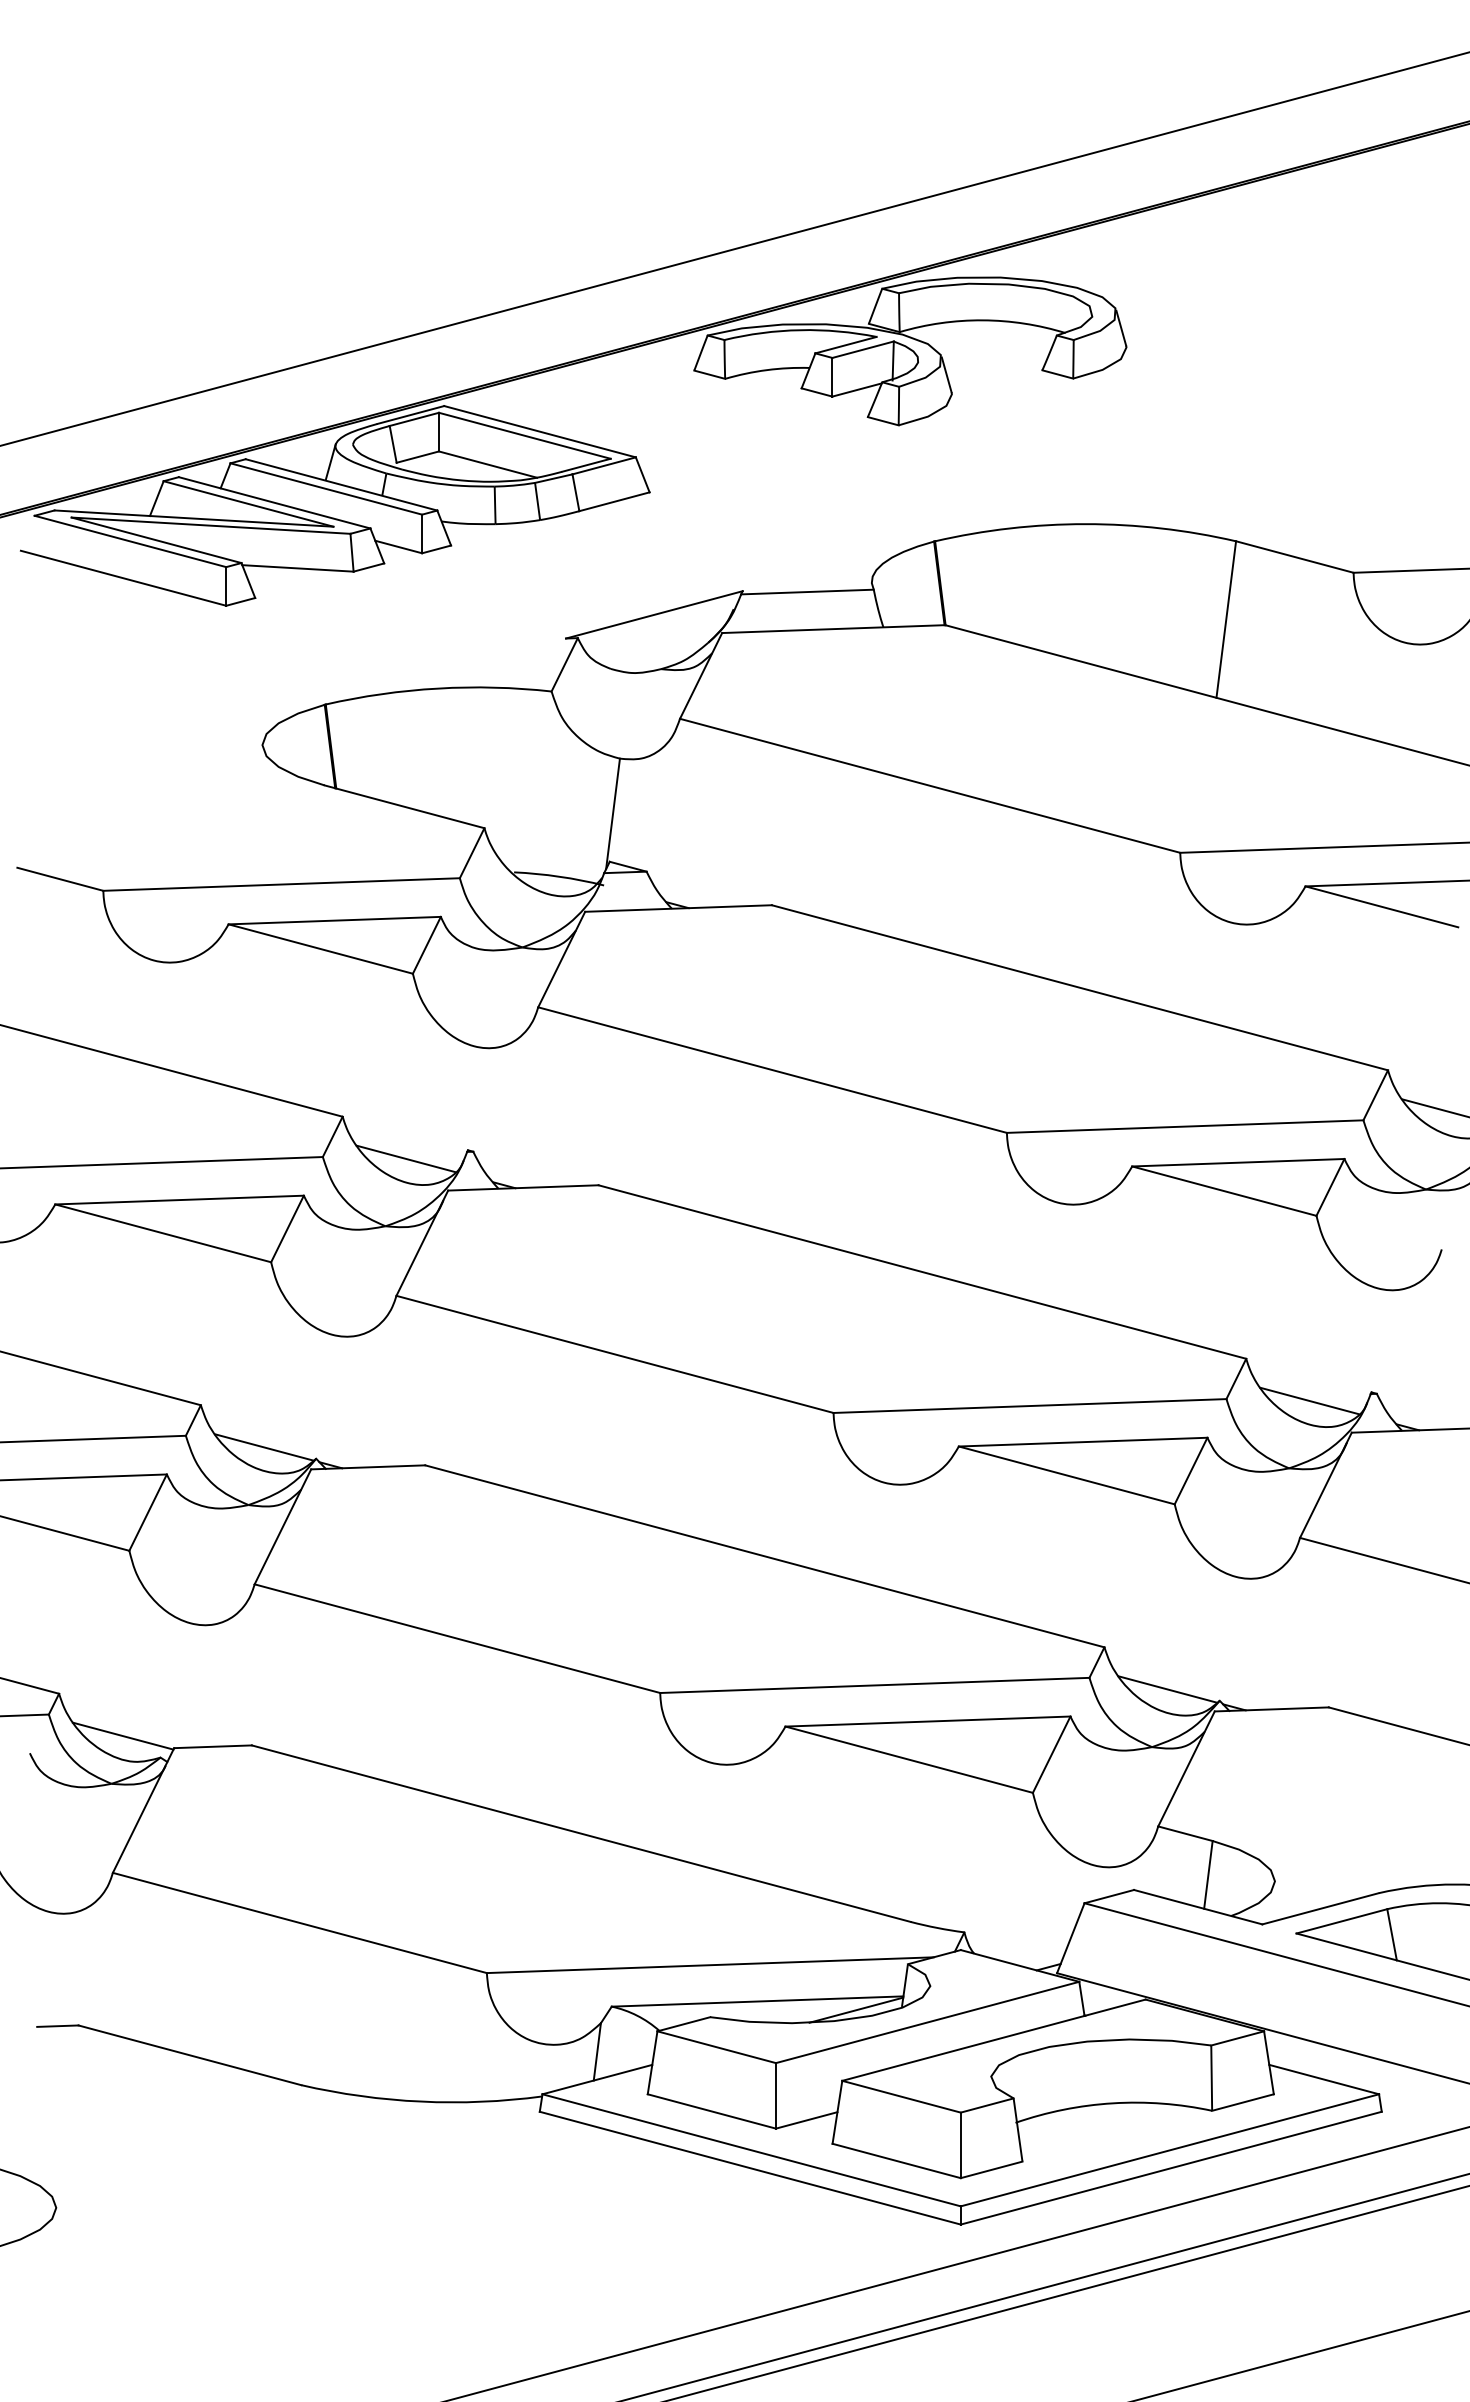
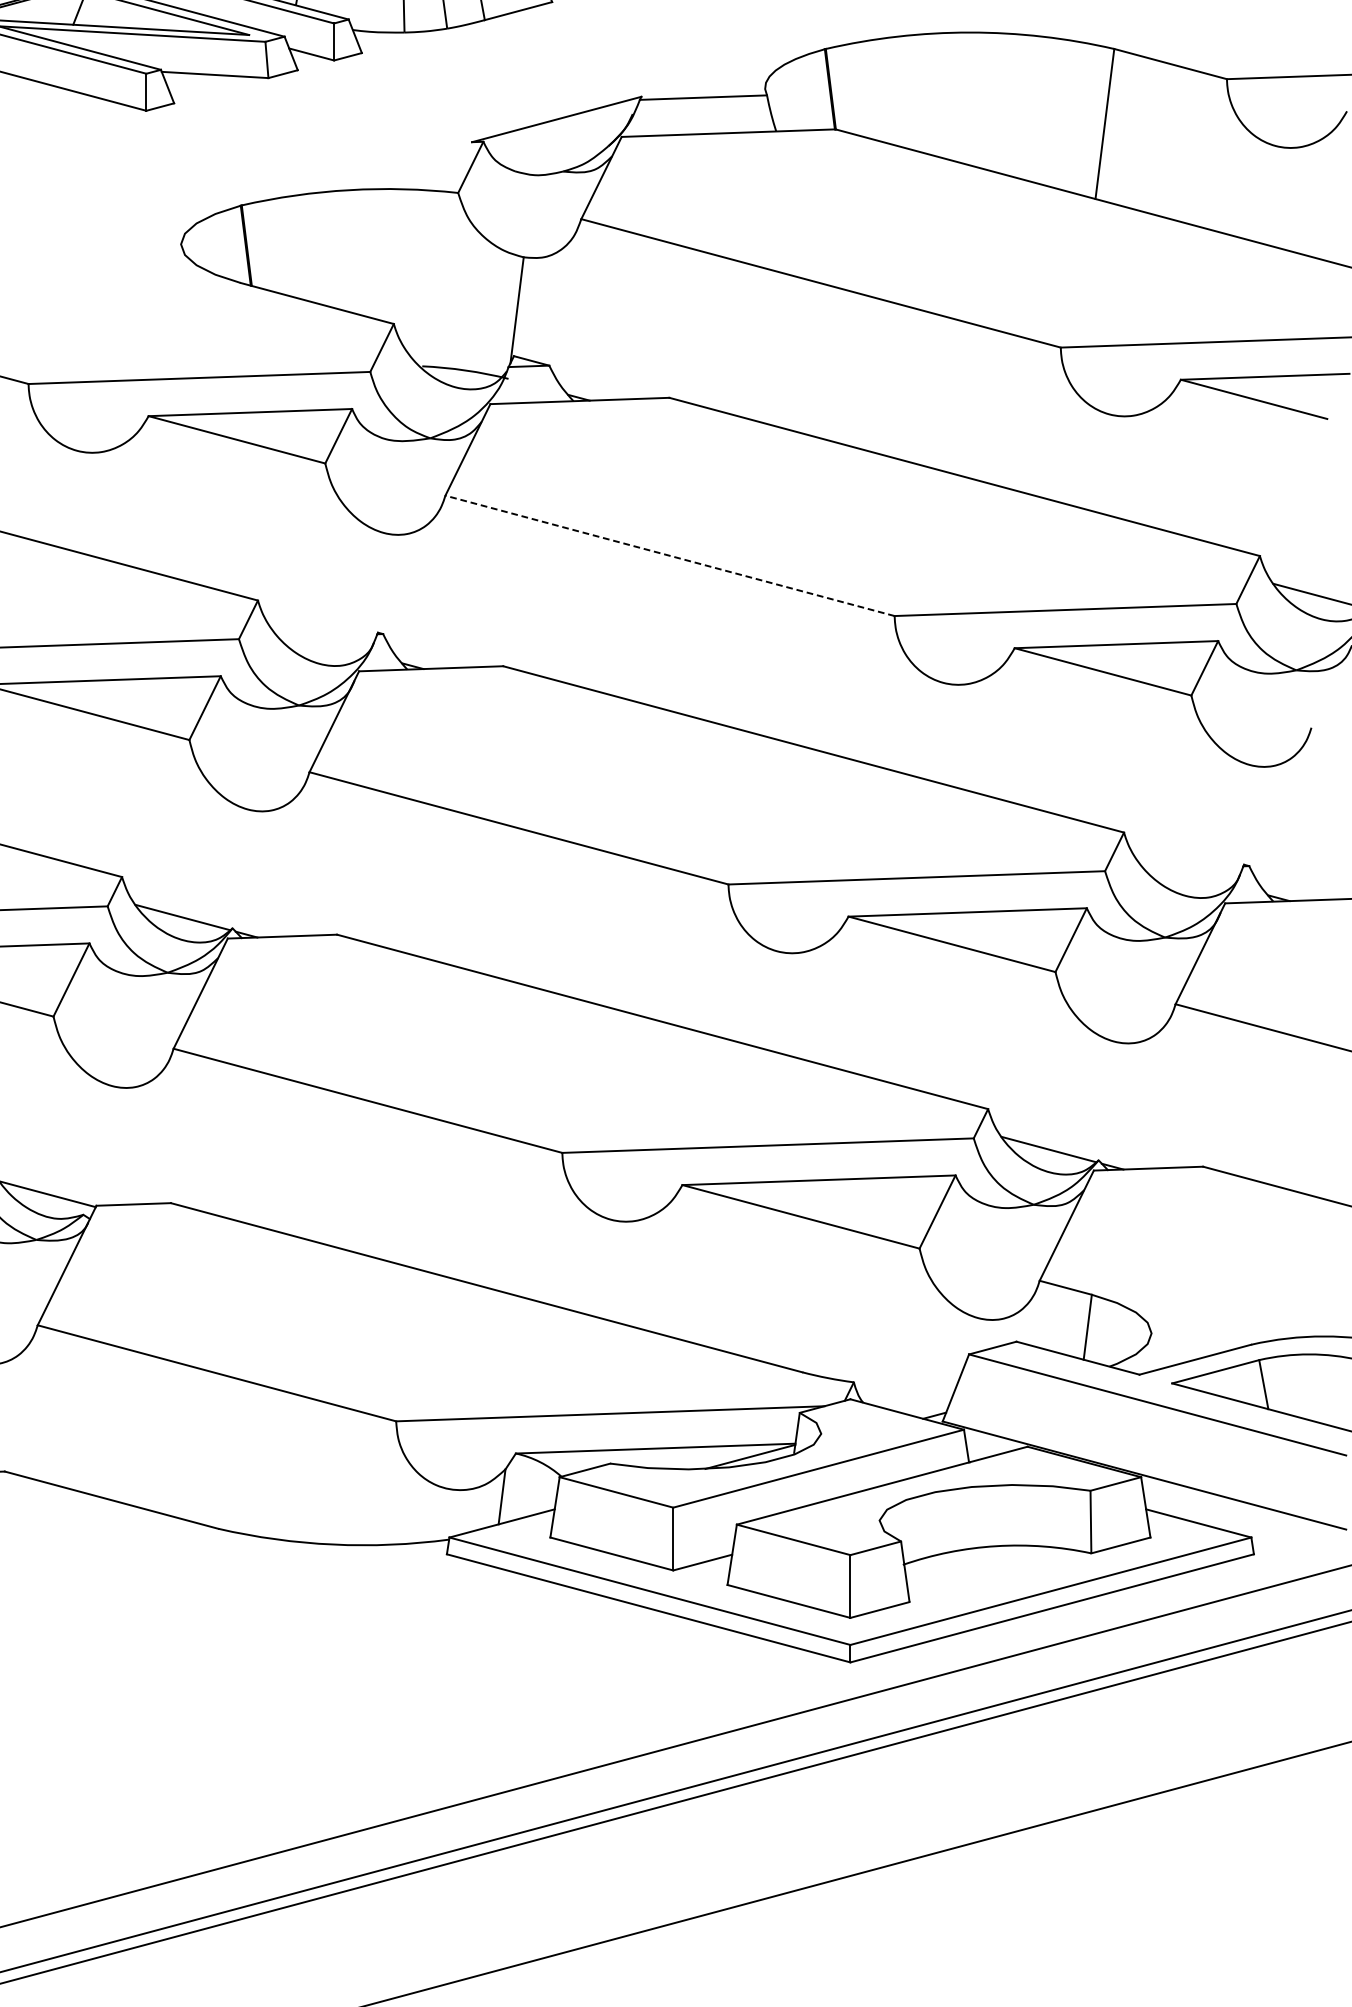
line: (772, 1070) -> (669, 556), solid -> dashed
line: (405, 1158) -> (318, 640), removed
line: (1309, 1400) -> (1184, 872), removed

